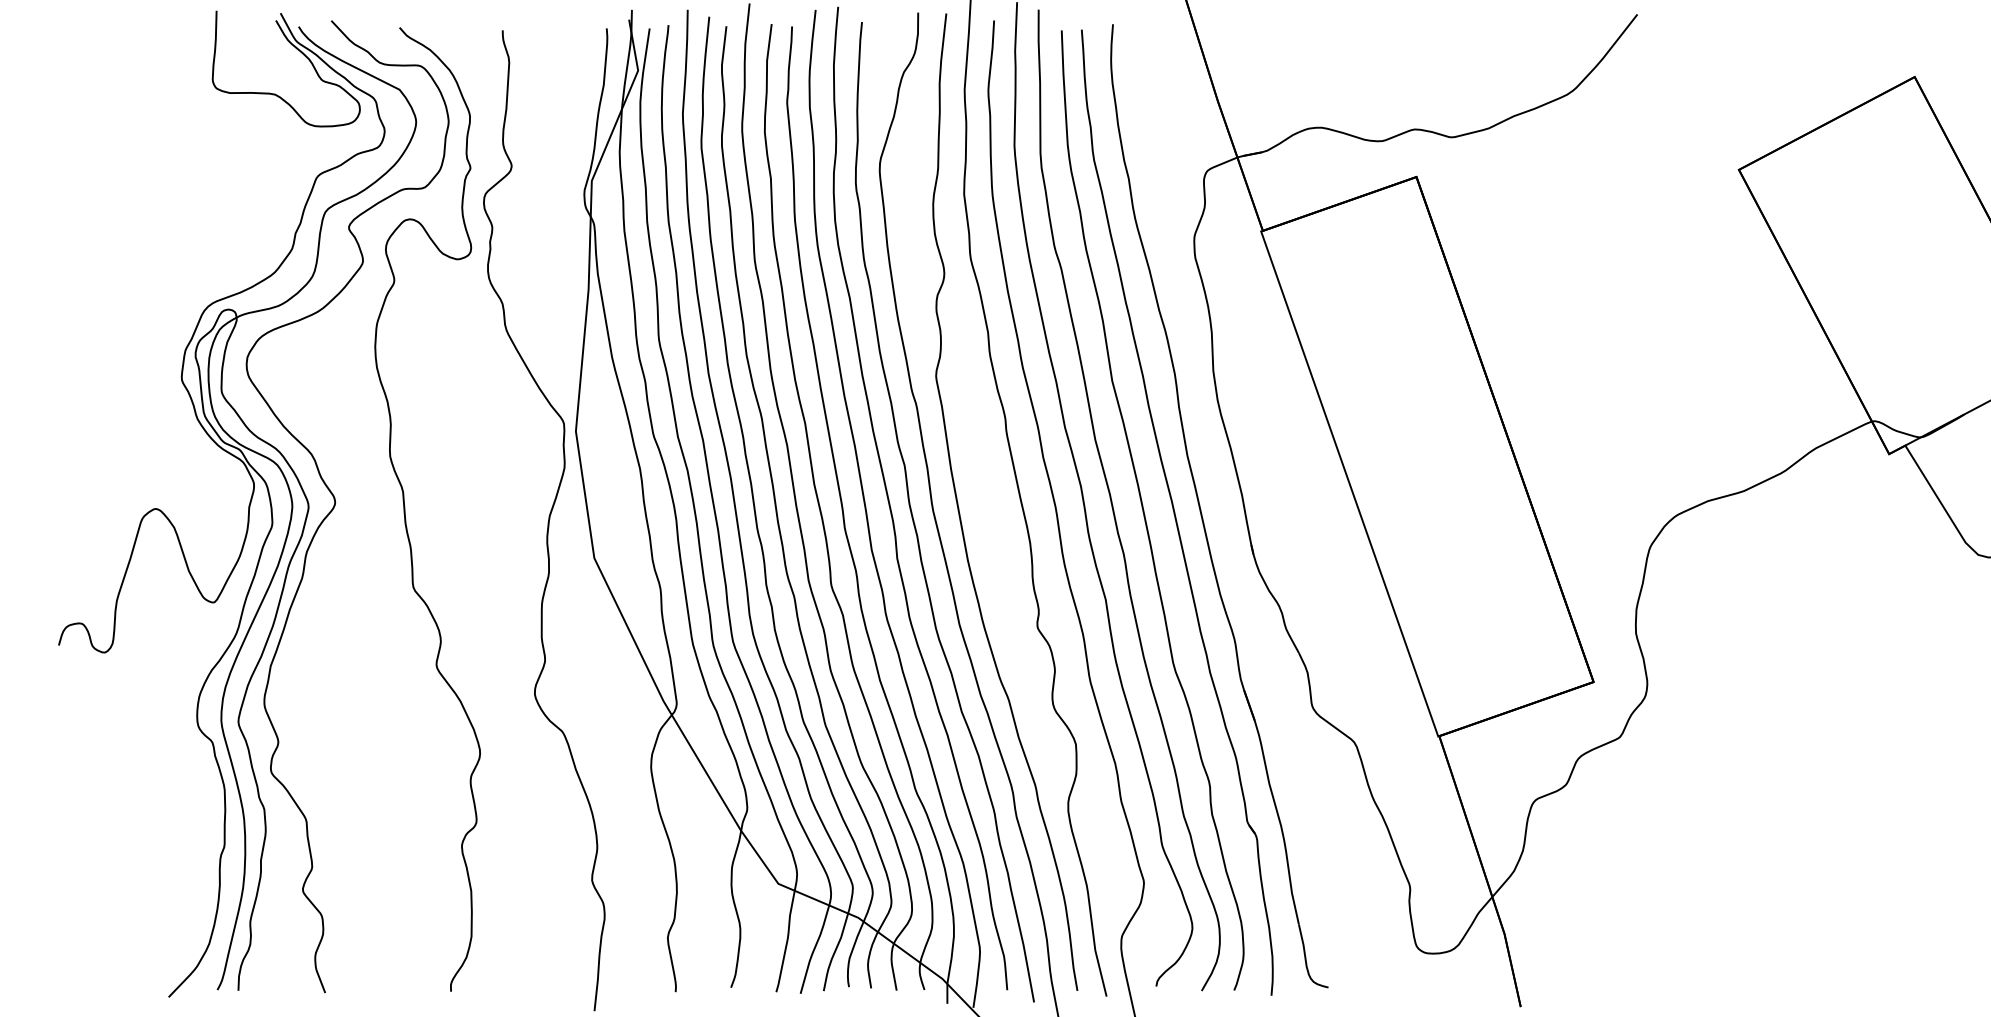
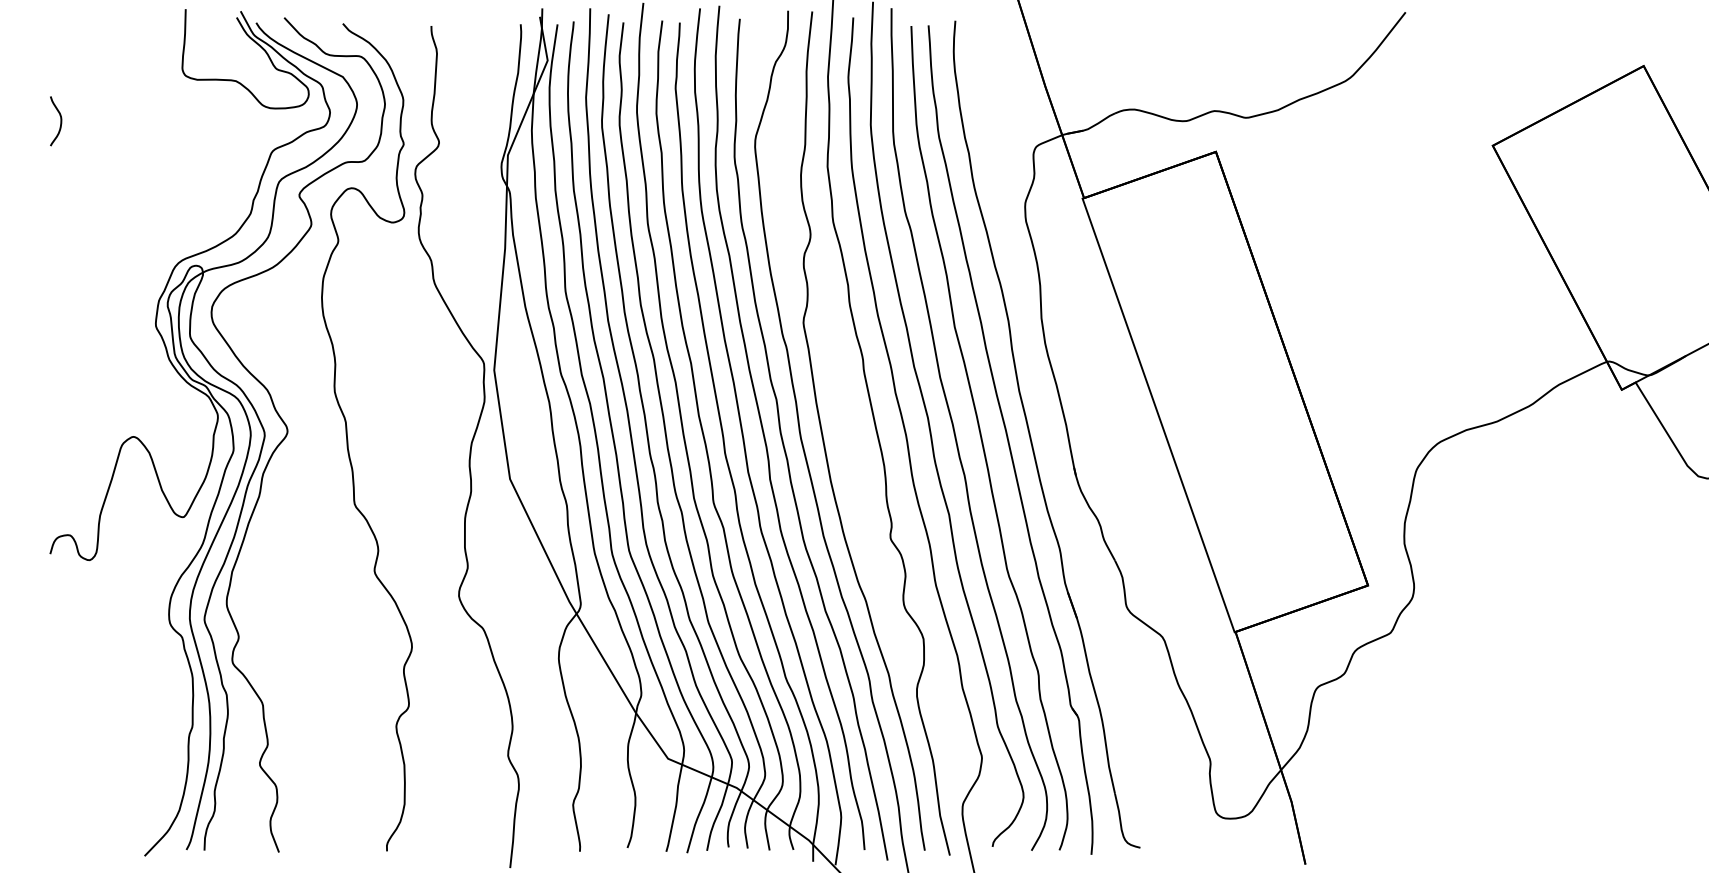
curve: (70, 141) -> (60, 121), added

